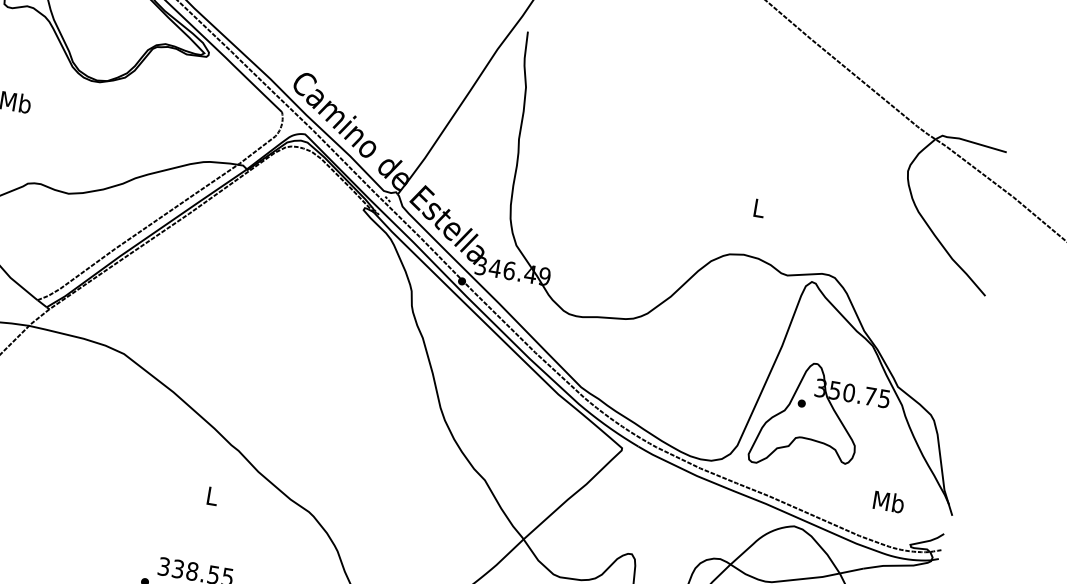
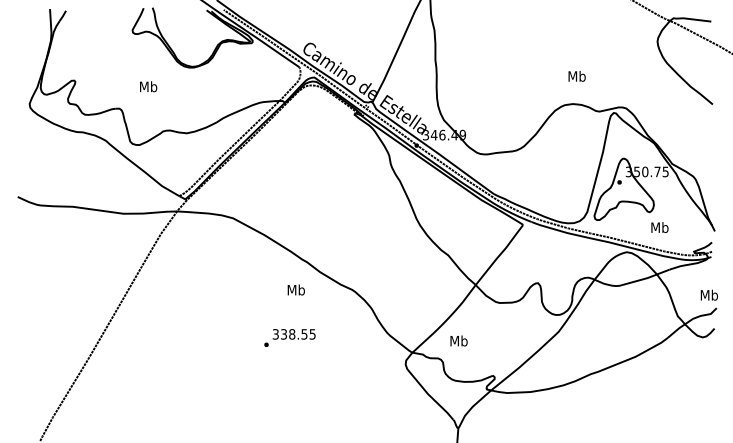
text: (758, 206) -> (576, 75), L -> Mb
text: (211, 494) -> (295, 289), L -> Mb
text: (888, 501) -> (659, 227), moved

